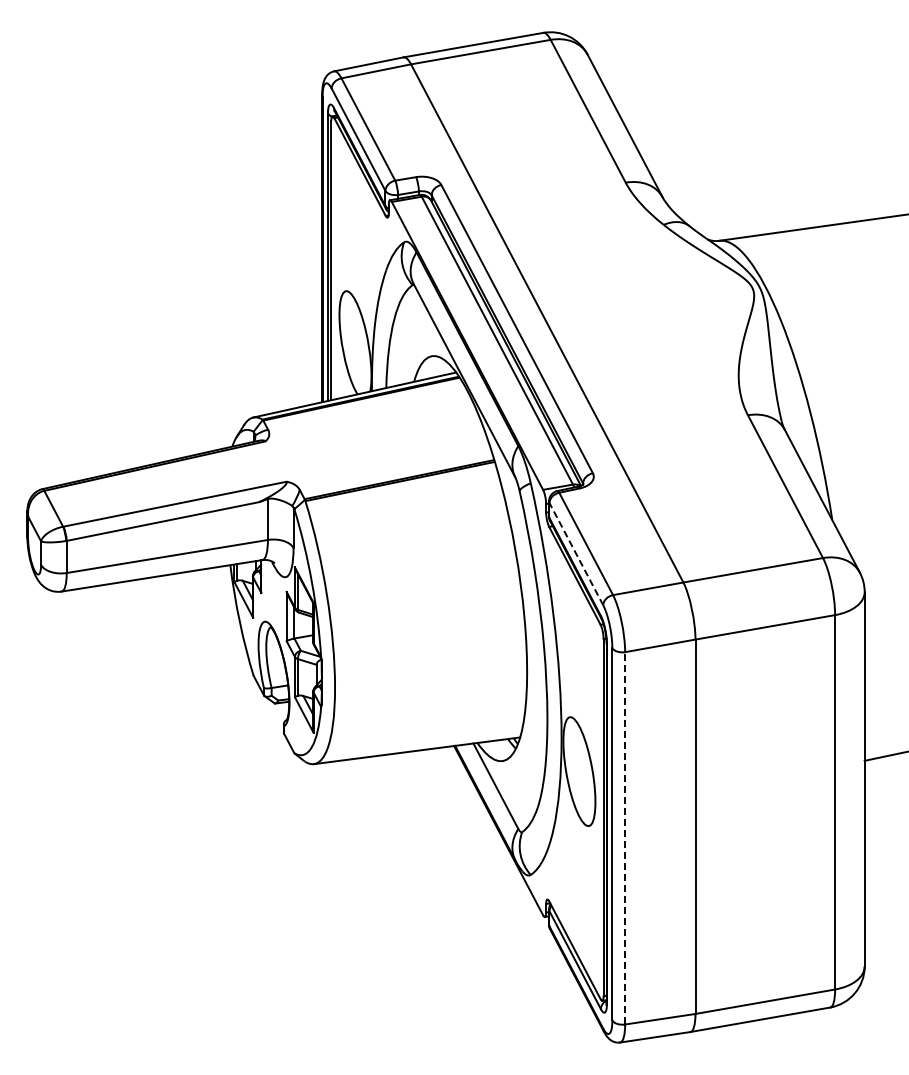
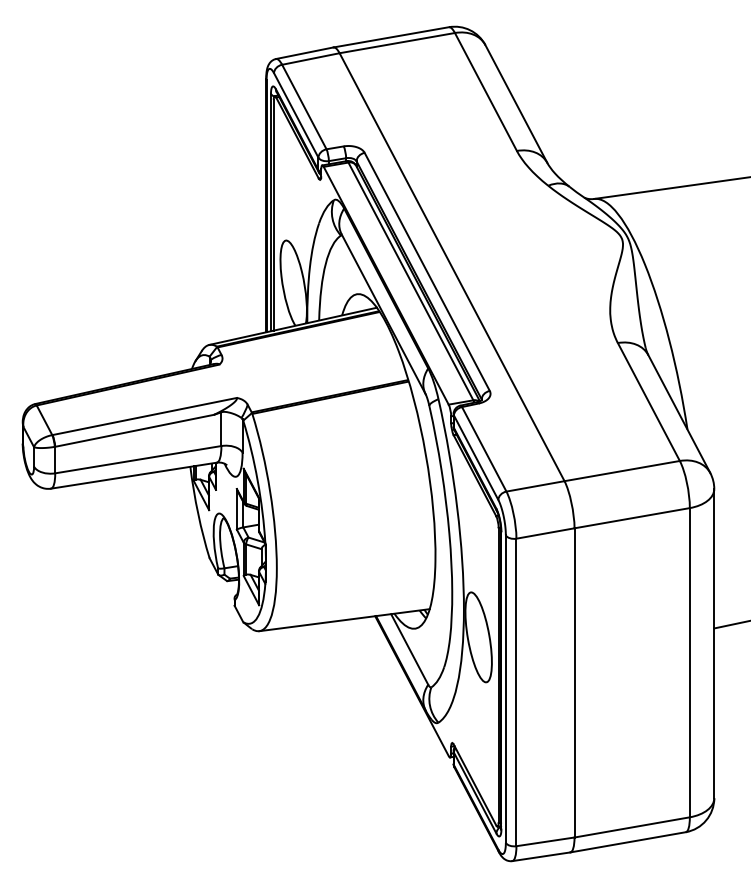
line: (576, 554) -> (476, 458), dashed -> solid
line: (625, 837) -> (516, 691), dashed -> solid

